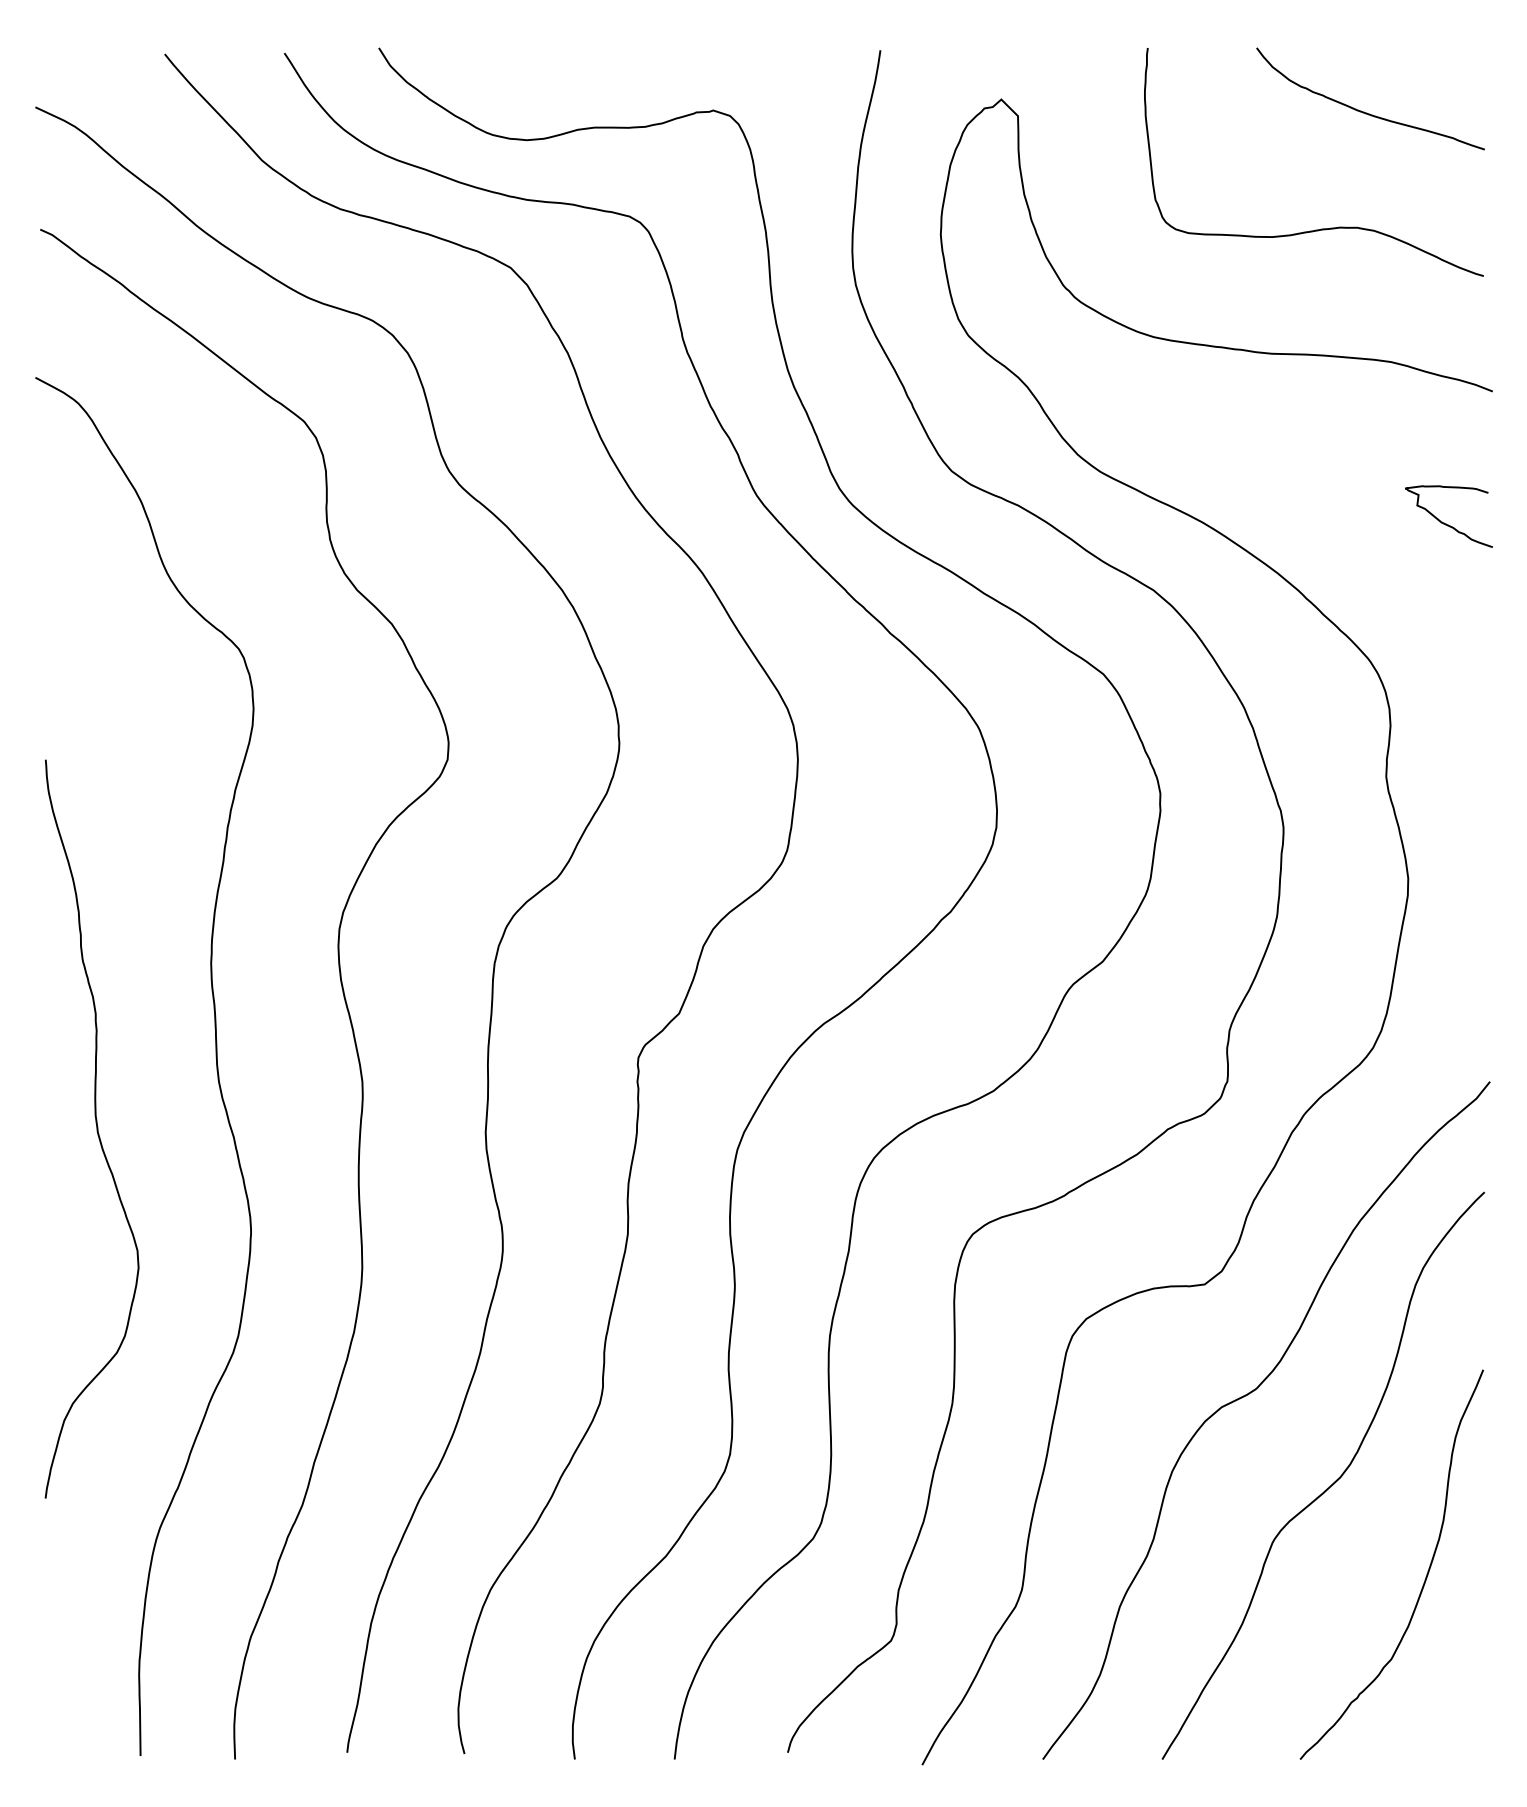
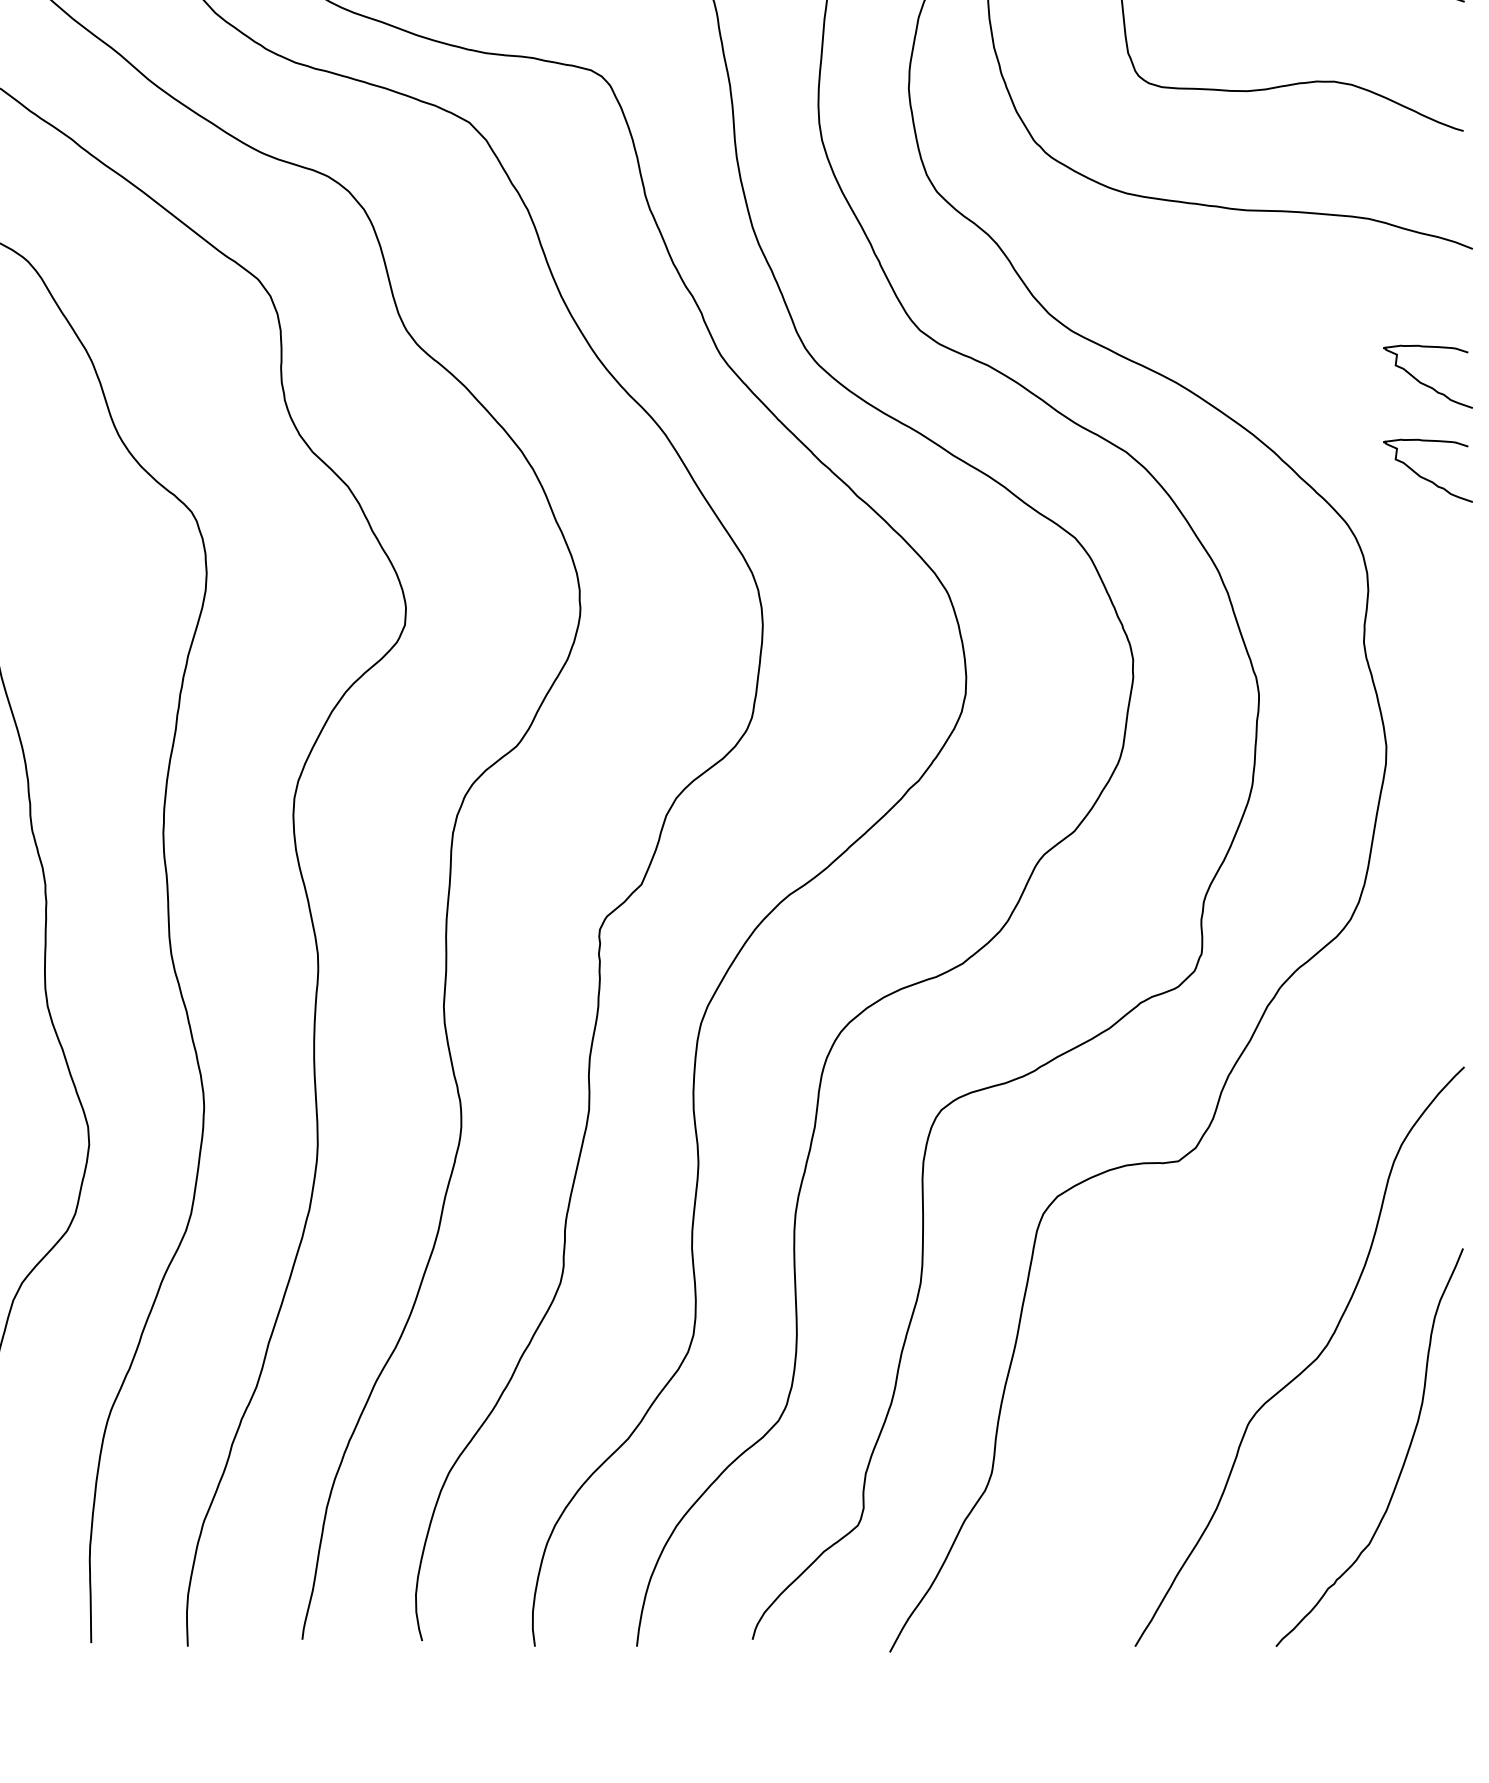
curve: (1444, 614) -> (1423, 476), added
curve: (1251, 1393) -> (1226, 1272), removed

